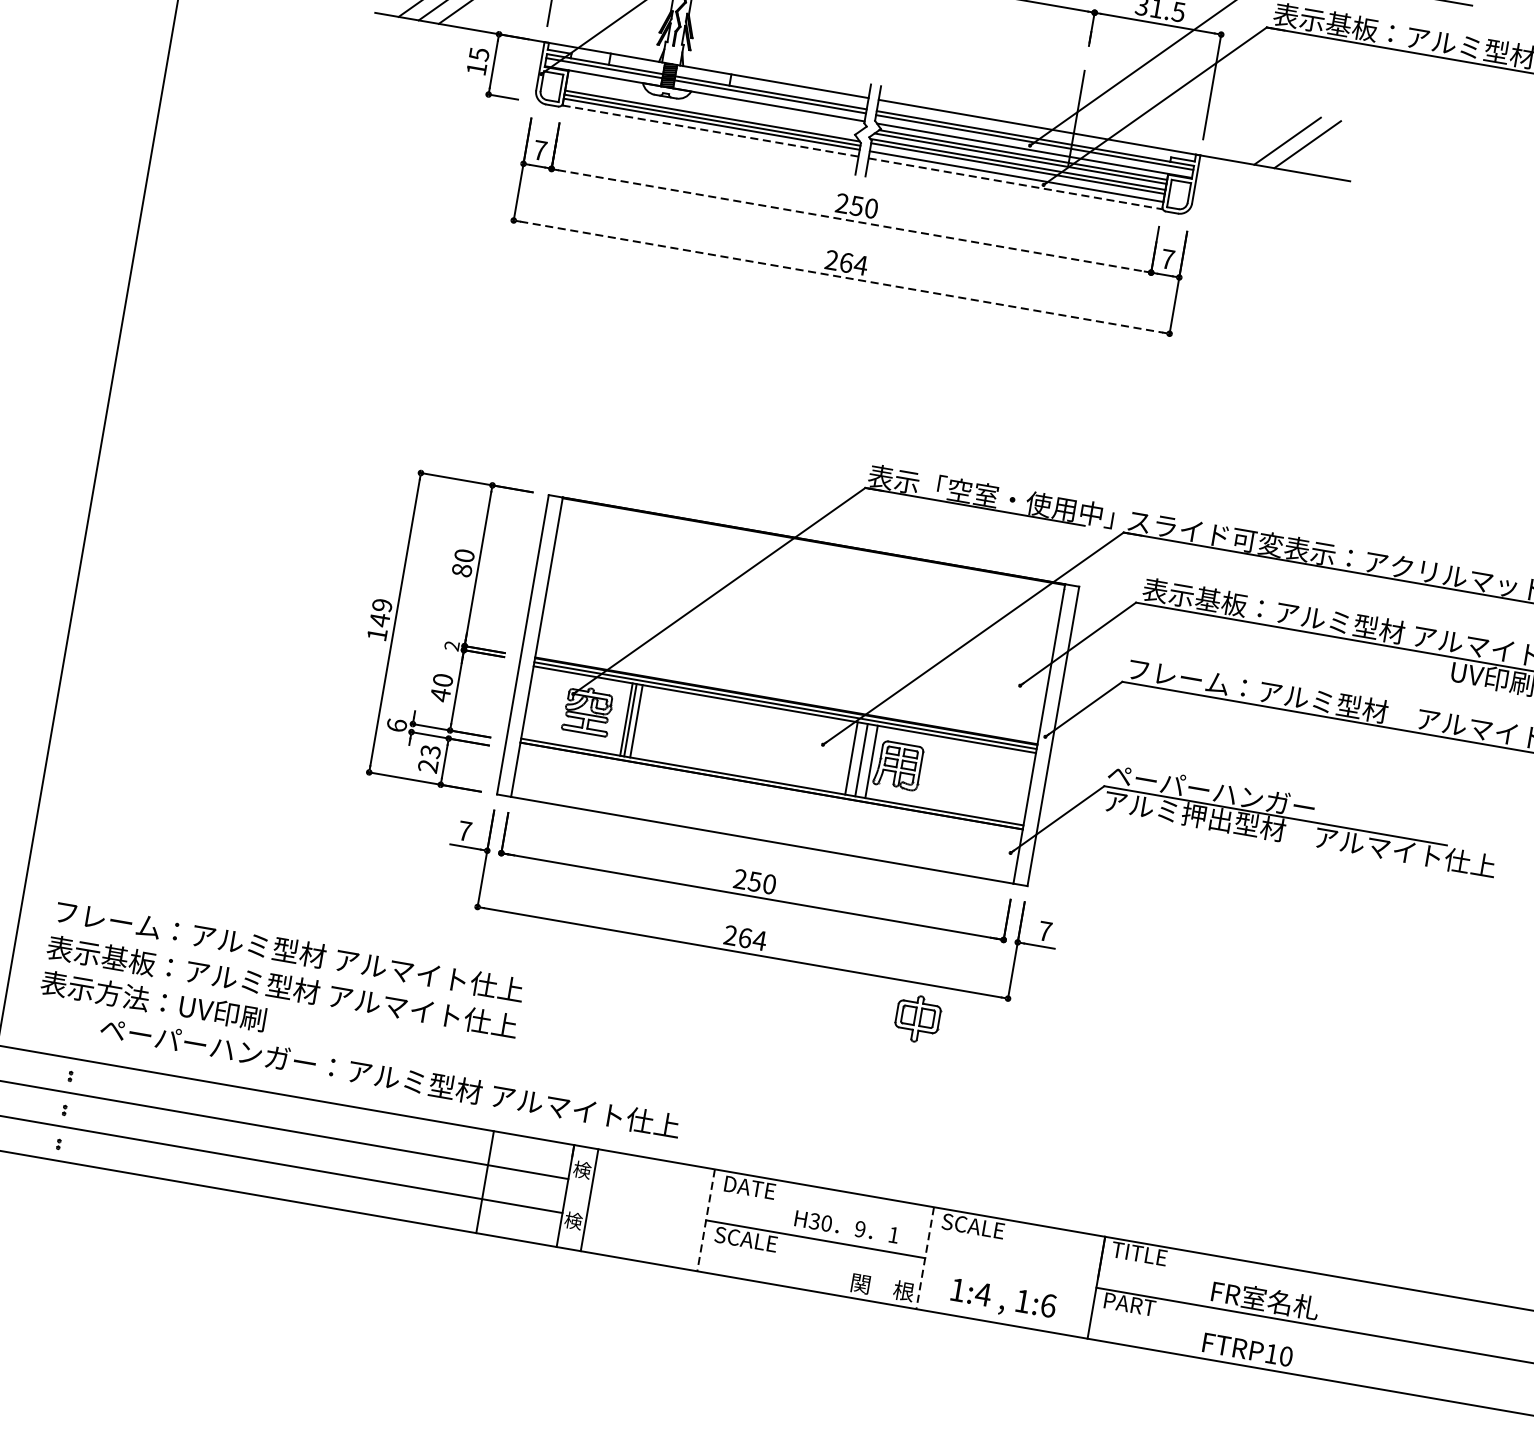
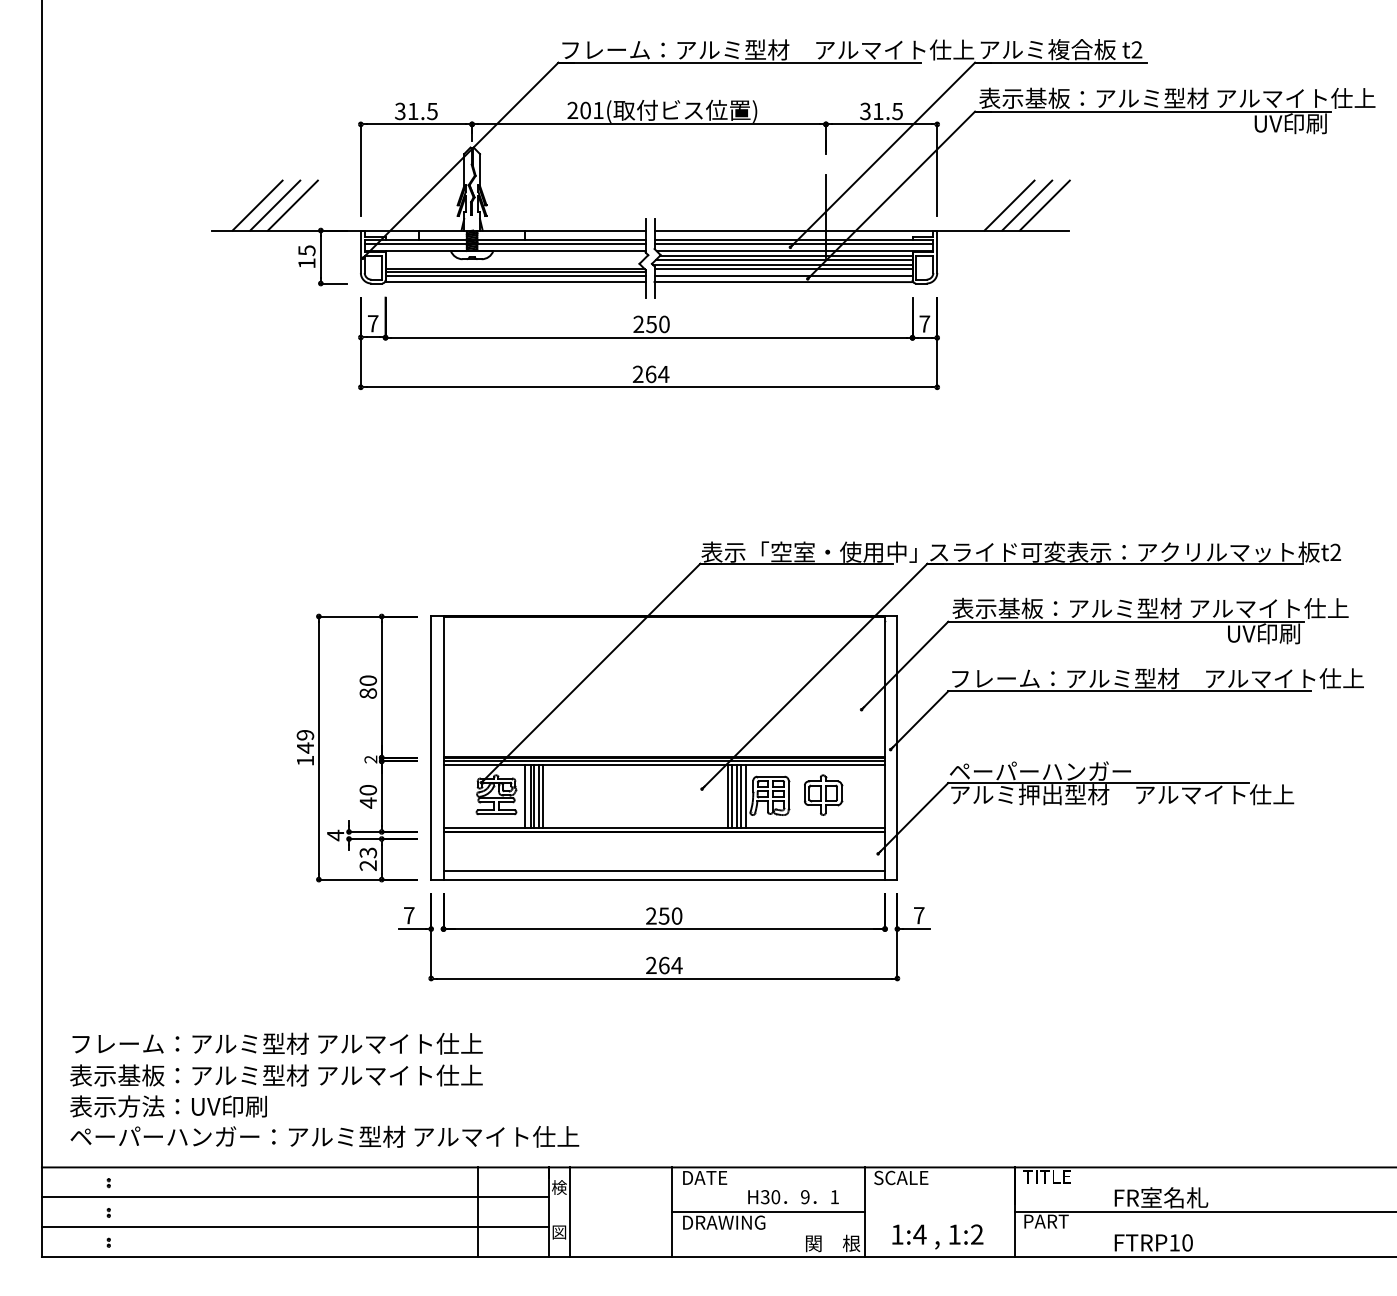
line: (711, 130) -> (516, 281), dashed -> solid
line: (1327, 147) -> (1044, 205), added
line: (1016, 184) -> (784, 282), dashed -> solid
line: (851, 220) -> (649, 337), dashed -> solid
line: (842, 277) -> (649, 387), dashed -> solid
line: (620, 718) -> (525, 796), added
line: (640, 721) -> (542, 796), added
text: (396, 725) -> (335, 835), 6 -> 4
line: (855, 758) -> (731, 796), added
line: (865, 760) -> (740, 796), added
line: (764, 829) -> (664, 870), added
part: (918, 1018) -> (823, 794), moved
text: (389, 1077) -> (324, 1136), moved
text: (573, 1220) -> (559, 1231), 検 -> 図
line: (706, 1220) -> (672, 1212), dashed -> solid
text: (762, 1242) -> (723, 1222), SCALE -> DRAWING
line: (924, 1258) -> (864, 1212), dashed -> solid
text: (1048, 1305) -> (977, 1234), 1:6 -> 1:2

